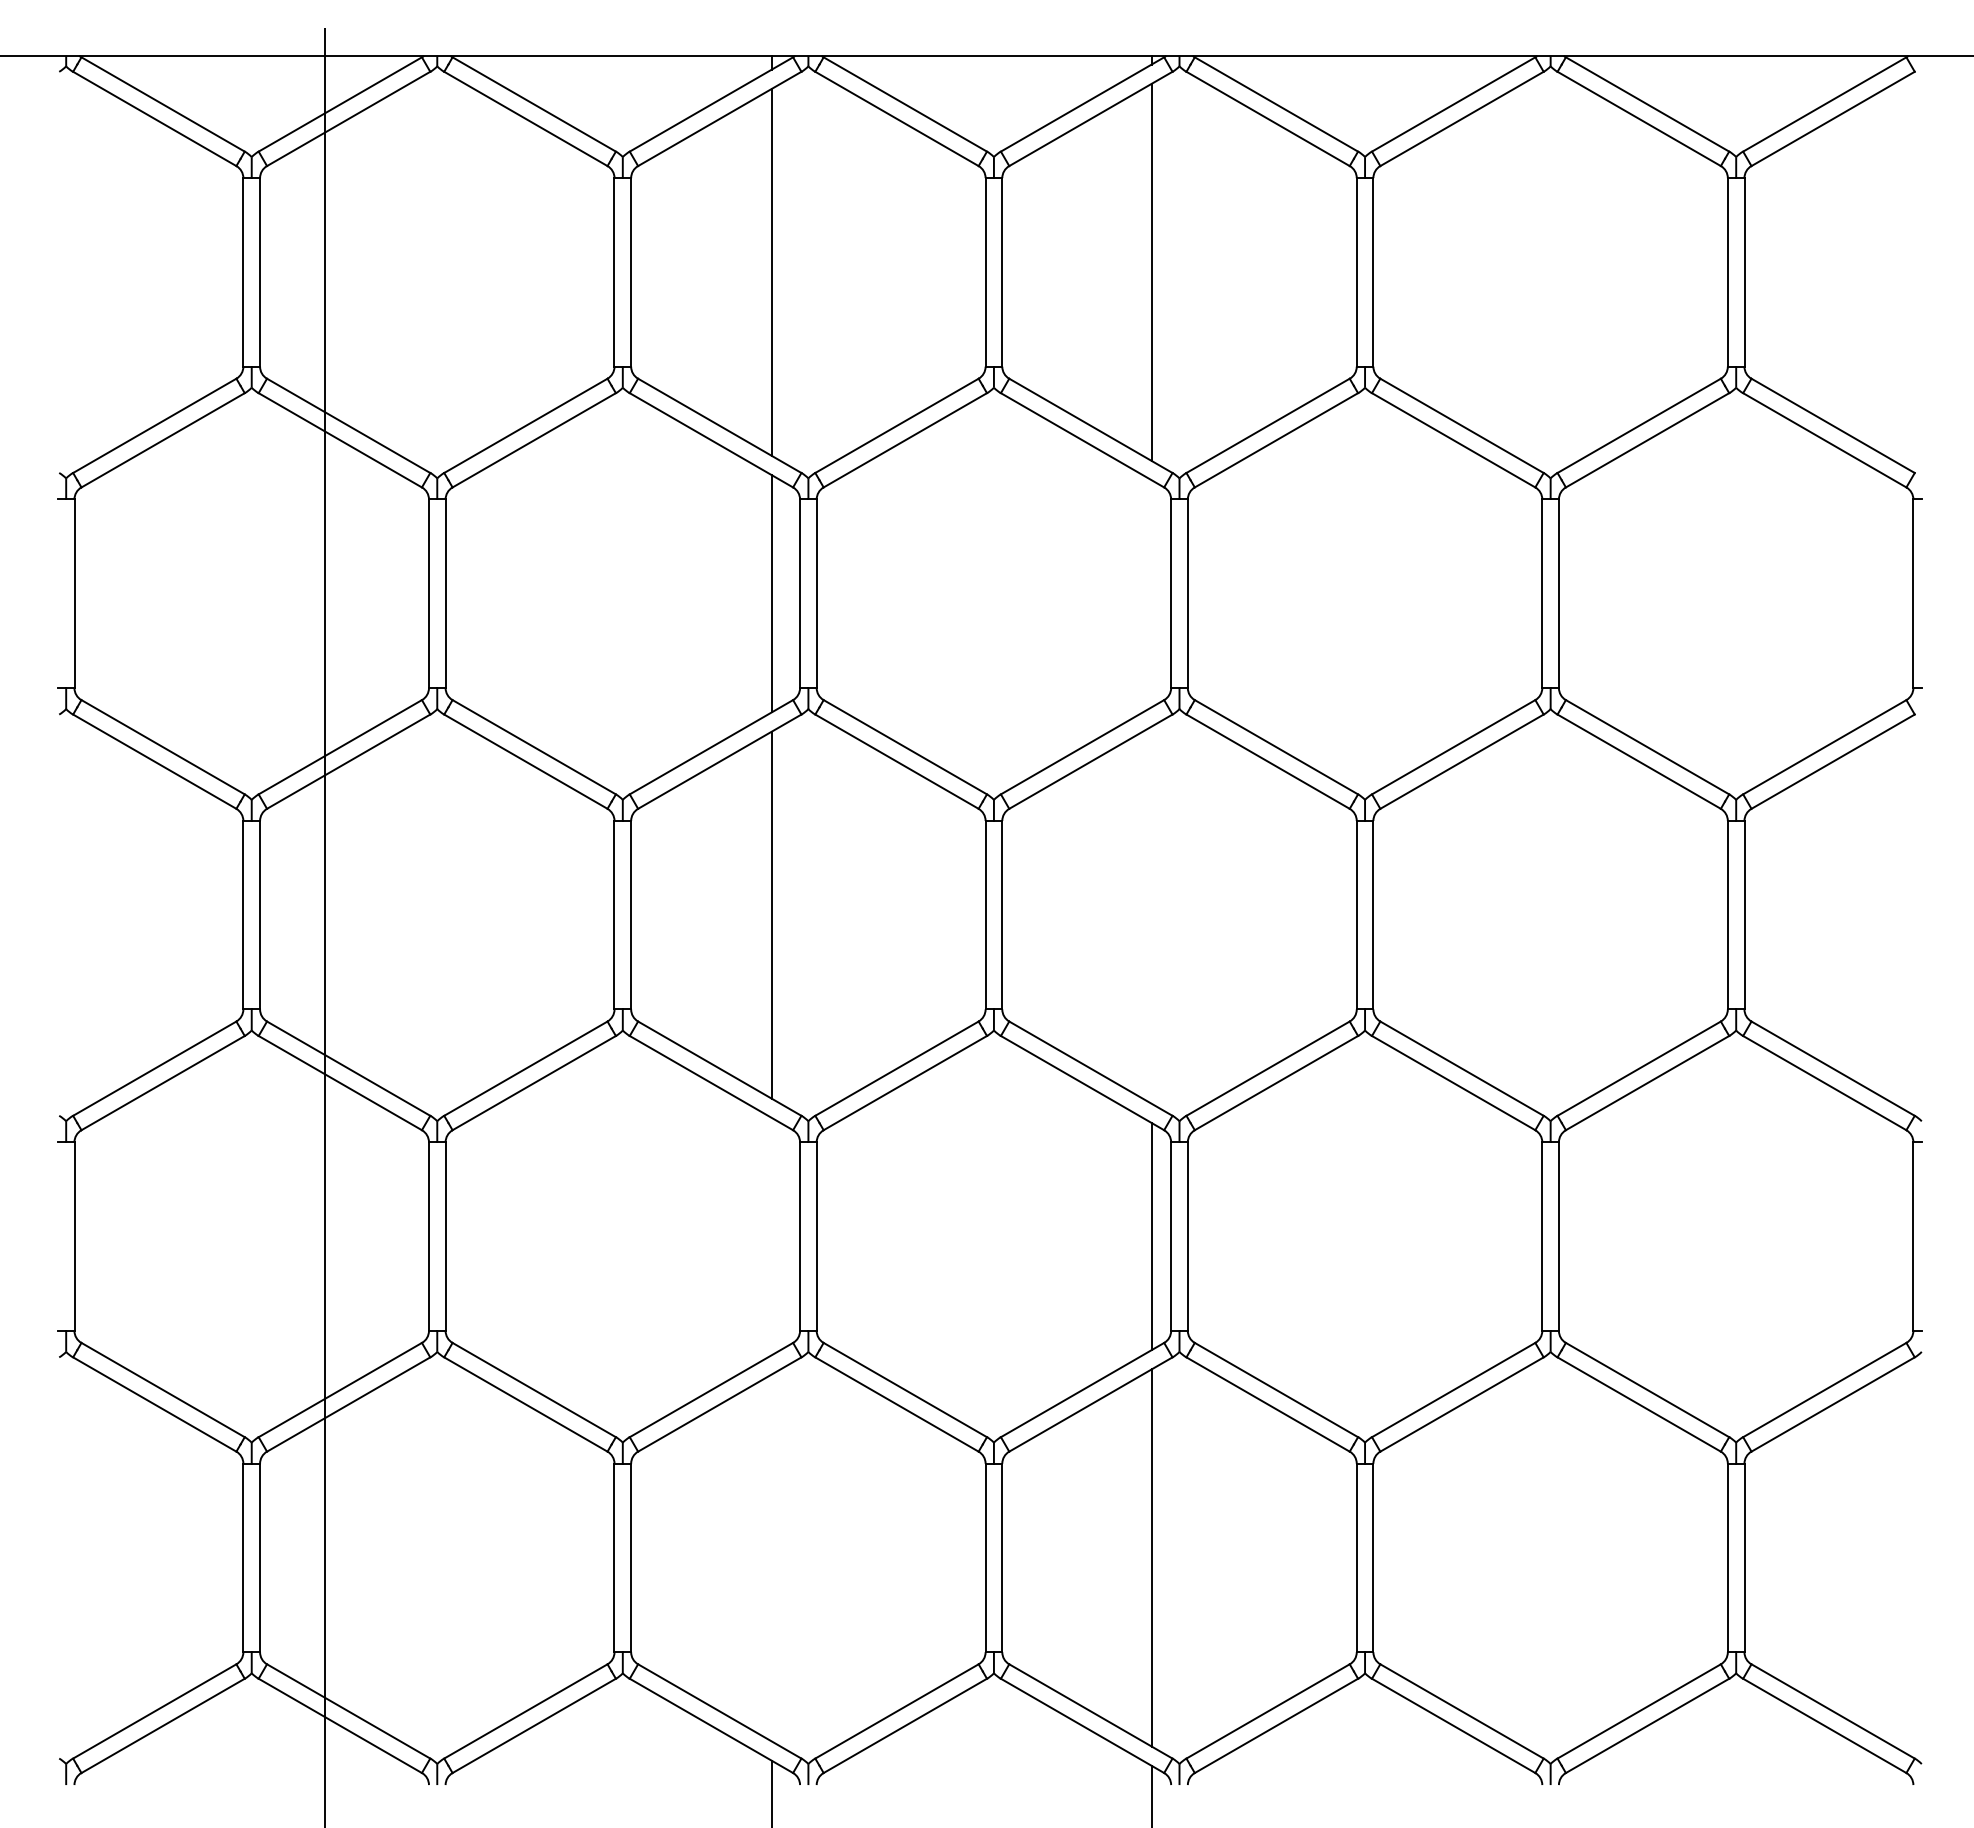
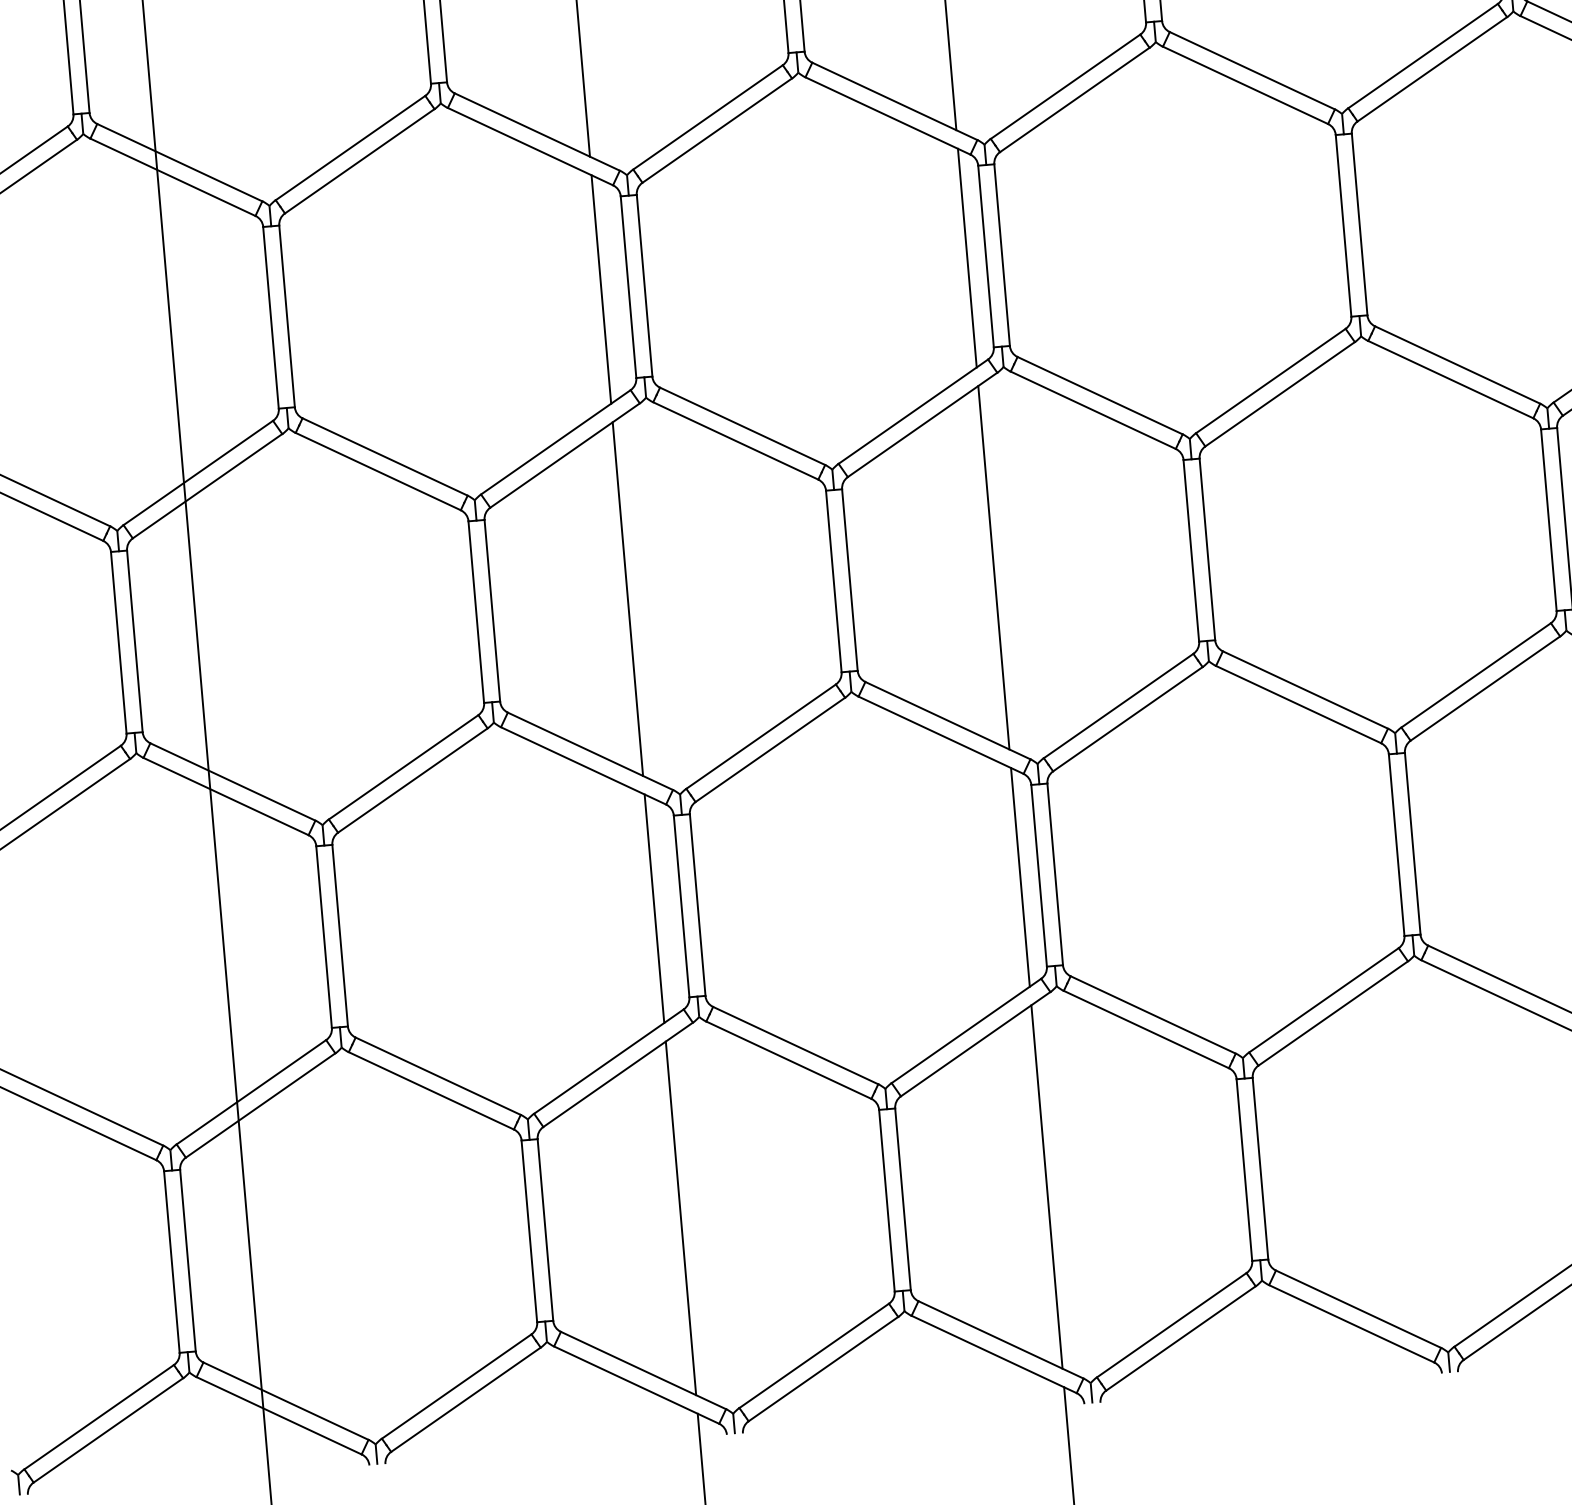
line: (1151, 593) -> (967, 257), added
line: (1151, 914) -> (993, 567), added
line: (771, 1236) -> (654, 908), added
line: (771, 1557) -> (680, 1217), added

